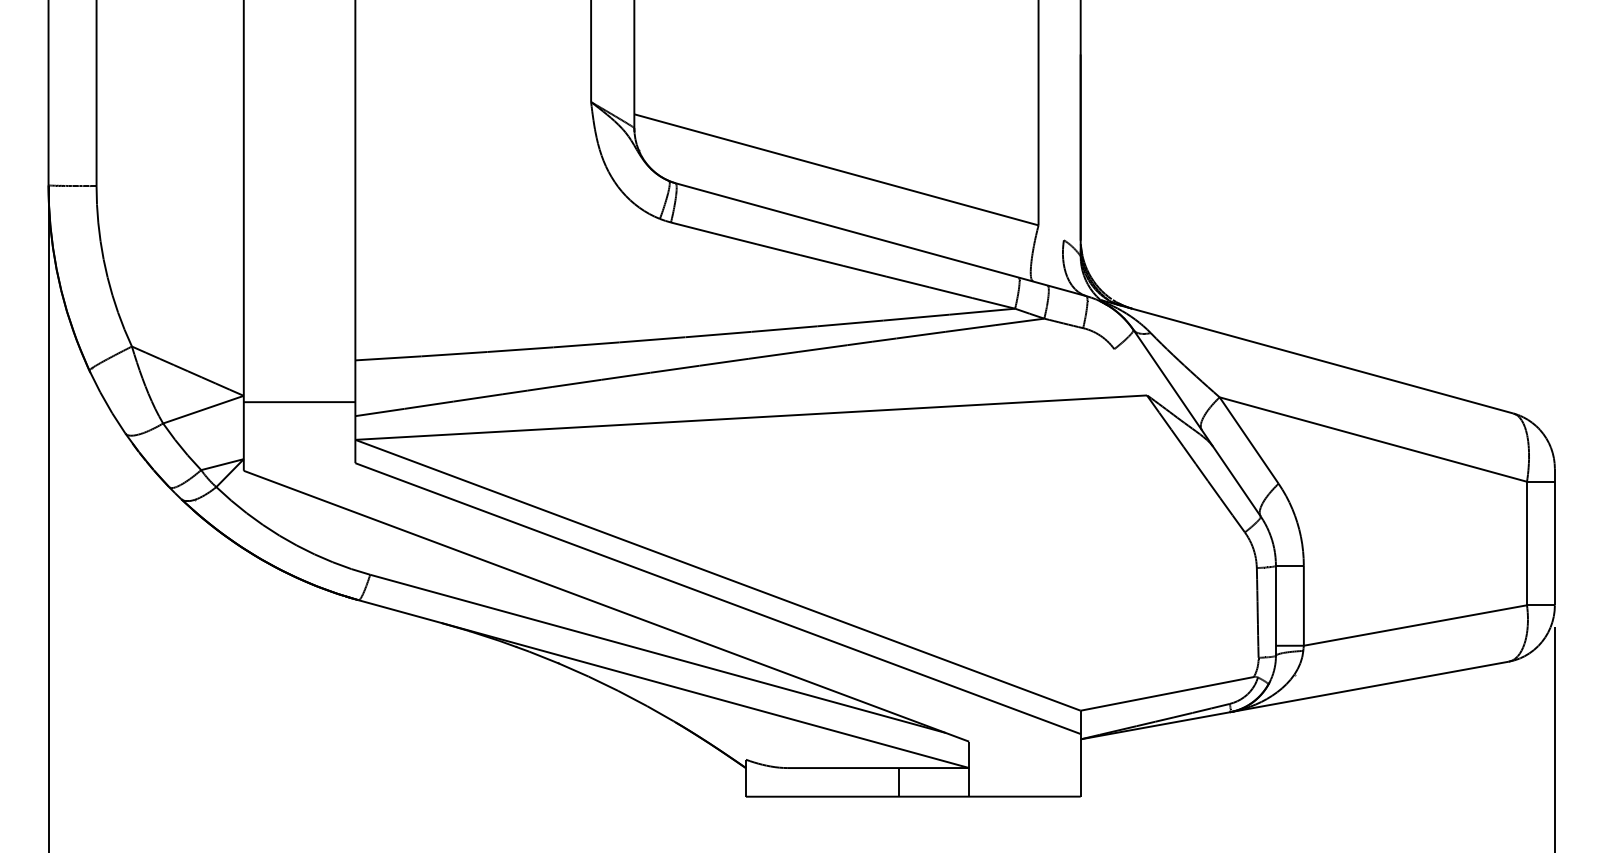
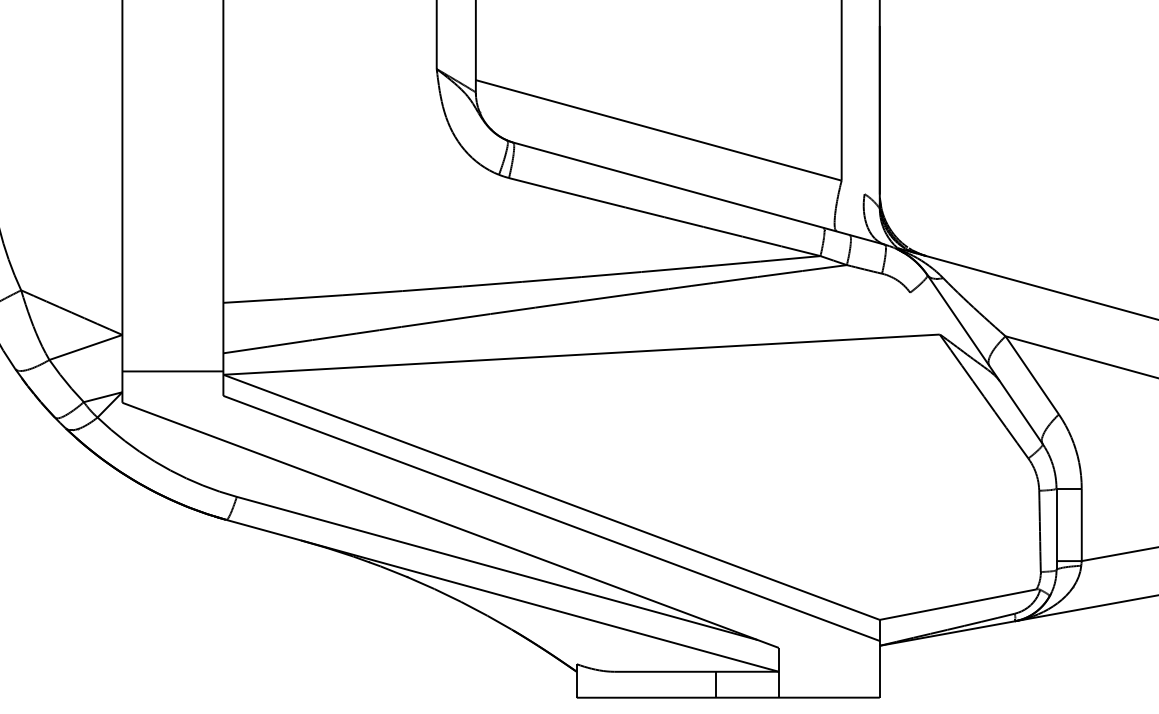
line: (299, 402) -> (172, 371), moved

